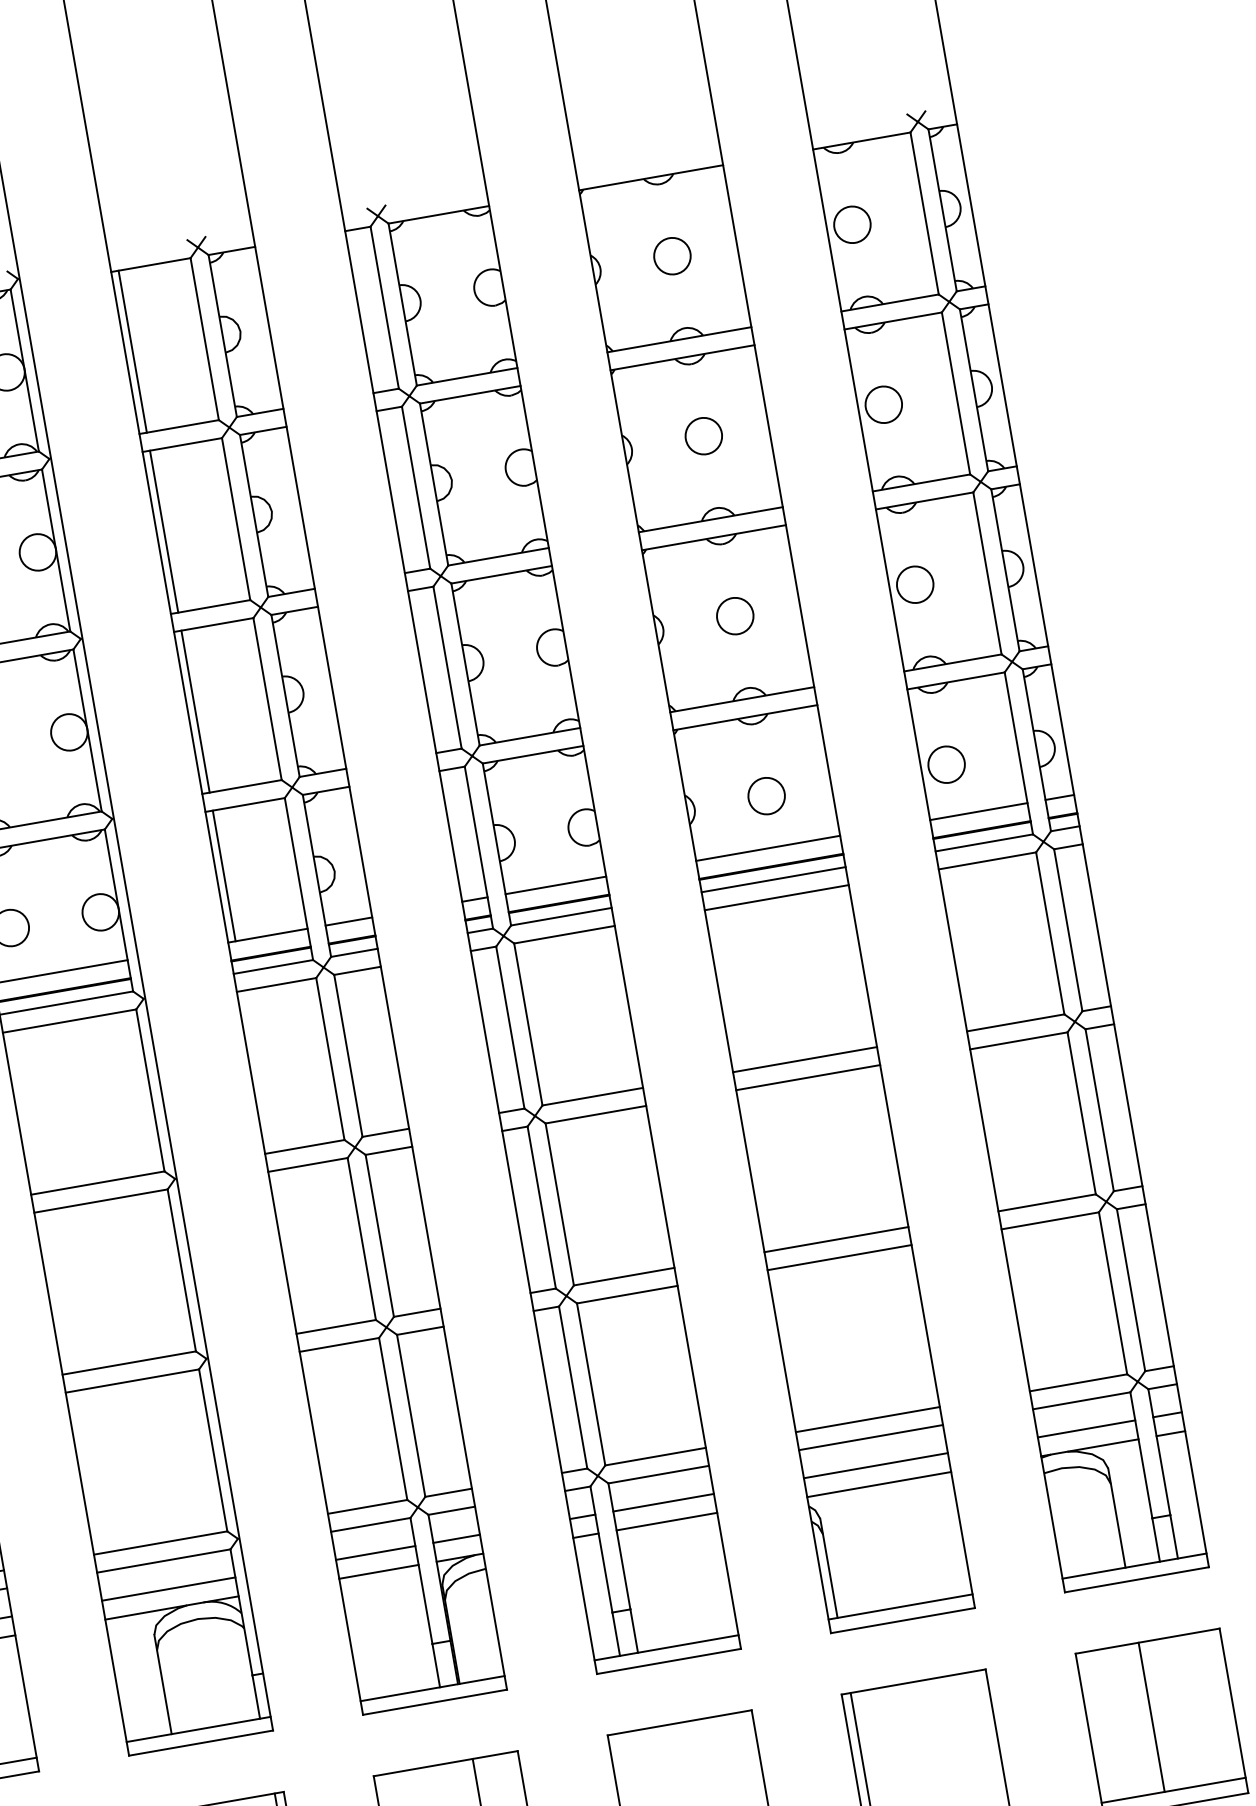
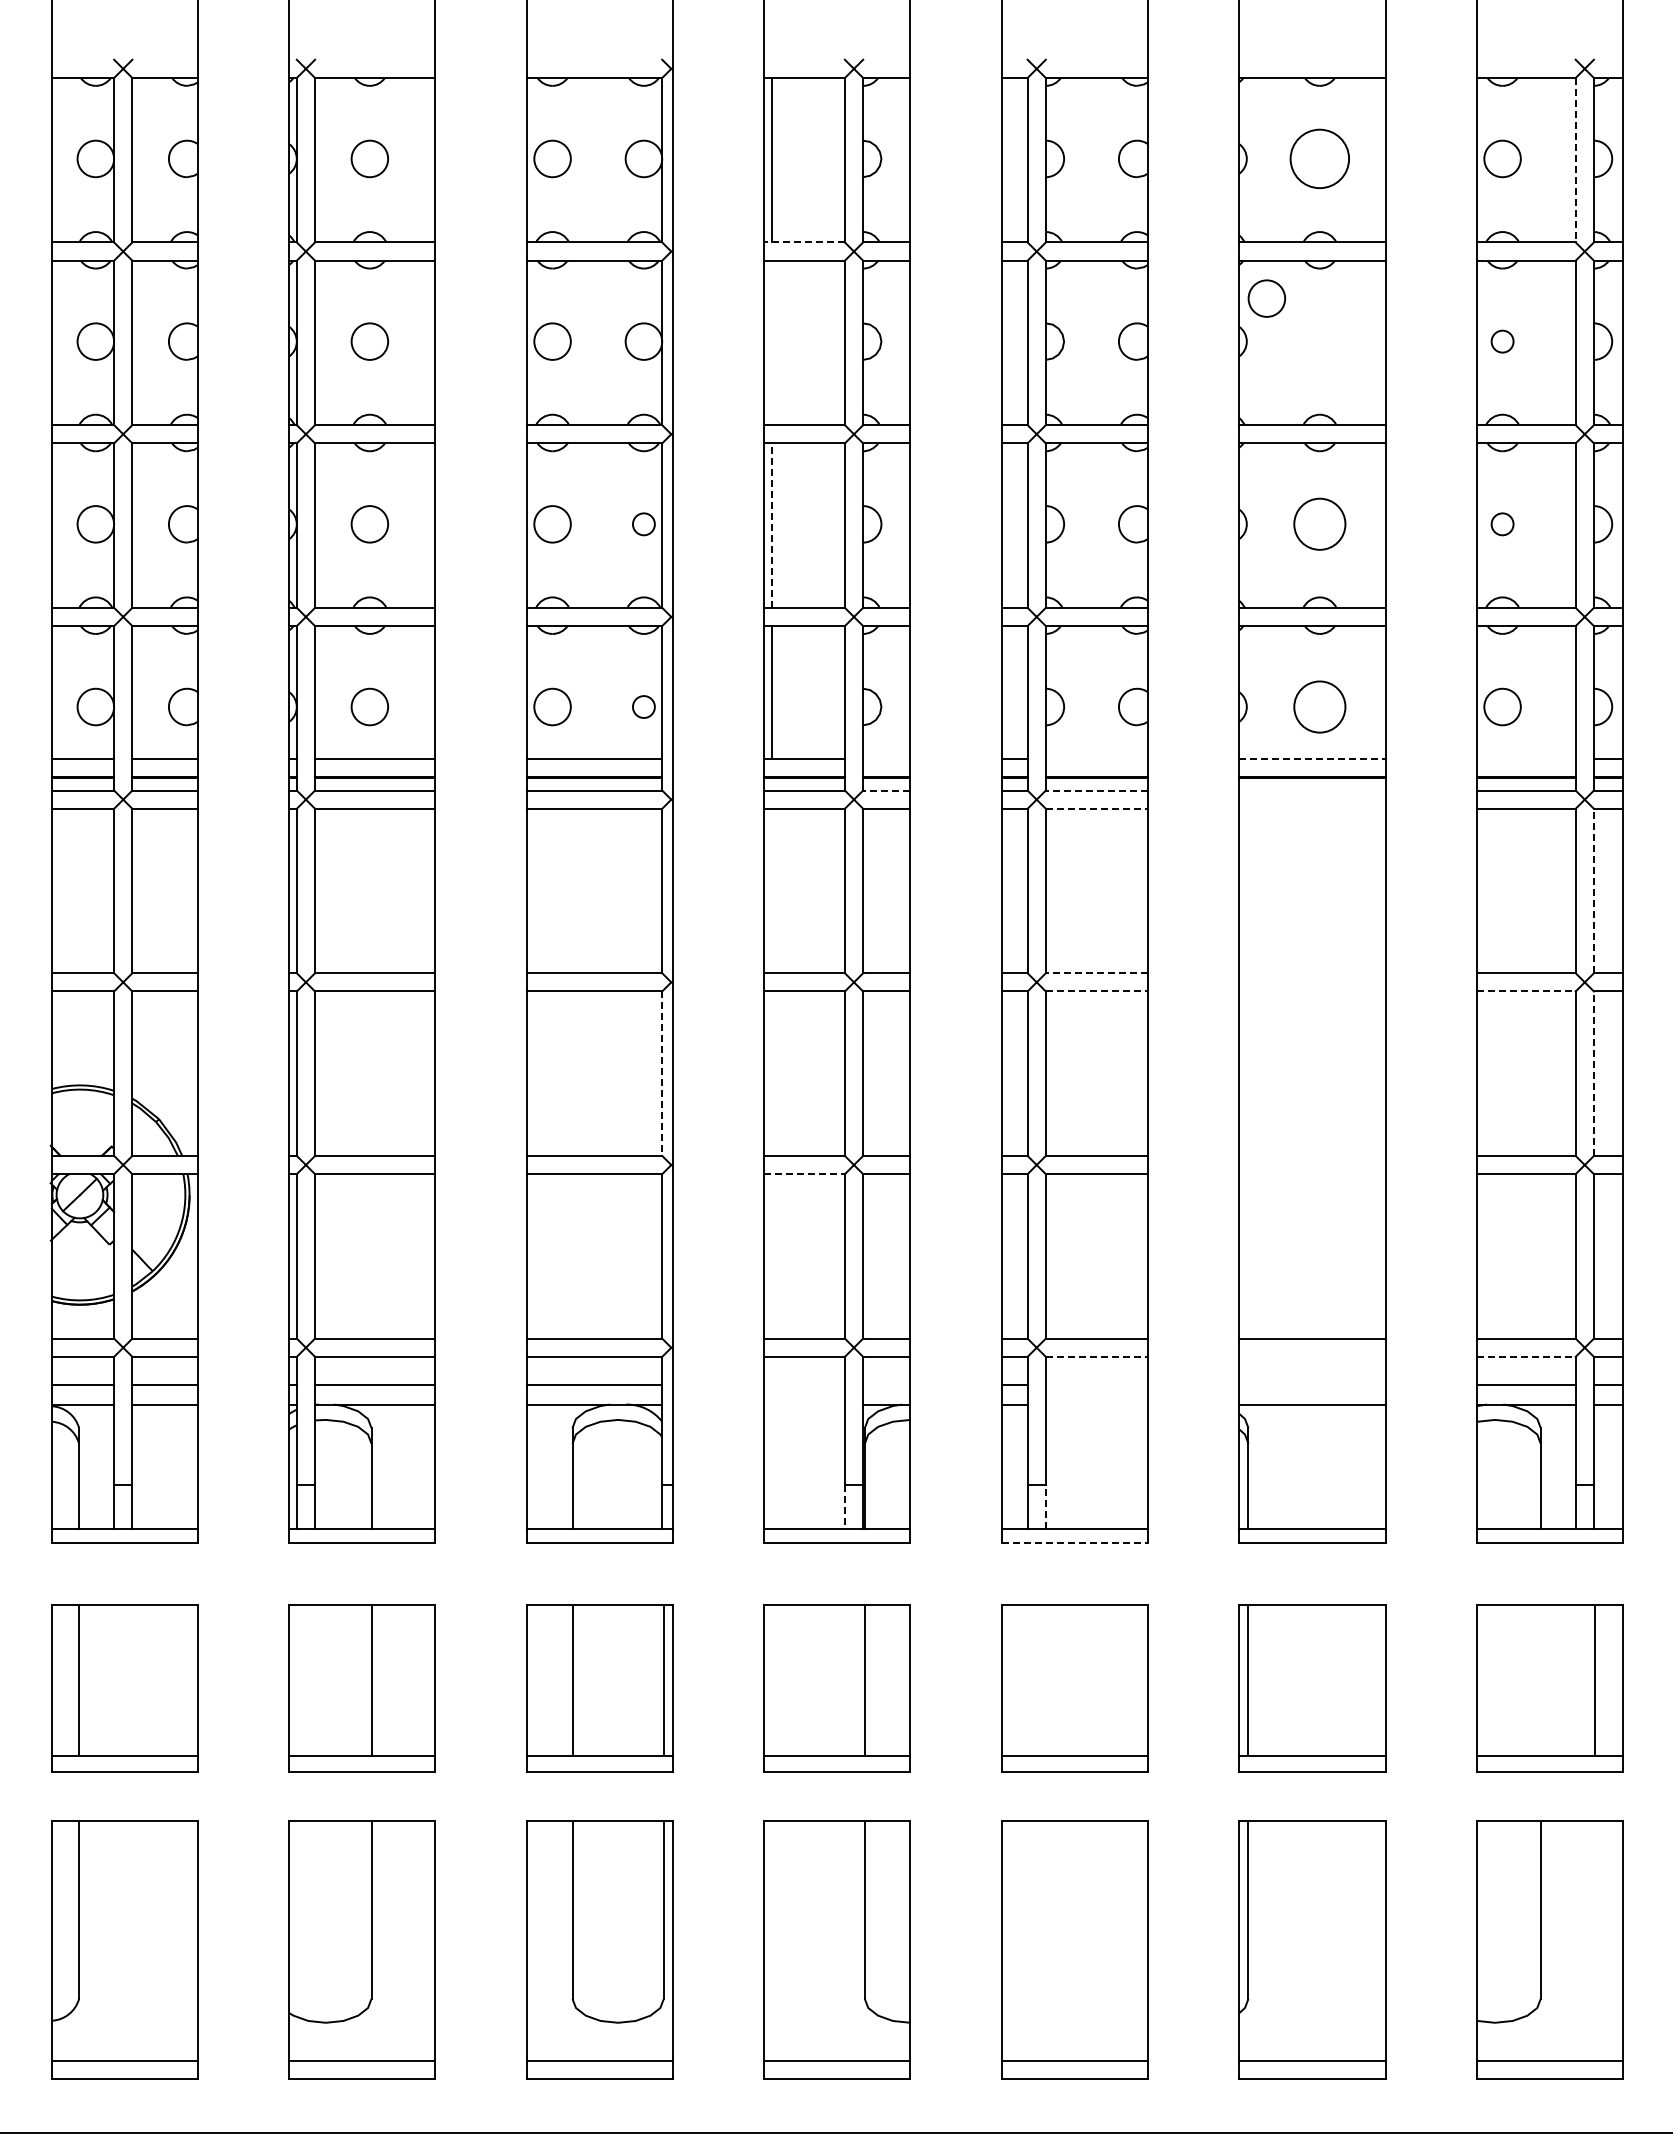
line: (924, 213) -> (1575, 160), solid -> dashed
circle: (671, 255) -> (1319, 158), size x1.6
circle: (883, 404) -> (1502, 341), size x0.6
line: (179, 427) -> (804, 242), solid -> dashed
circle: (703, 436) -> (1266, 298), moved
line: (163, 531) -> (771, 342), removed
circle: (915, 584) -> (1502, 524), size x0.6
circle: (734, 616) -> (1319, 524), size x1.4
line: (195, 711) -> (771, 525), solid -> dashed
circle: (68, 732) -> (643, 524), size x0.6
circle: (766, 795) -> (1319, 706), size x1.4
line: (978, 811) -> (1525, 758), removed
line: (768, 848) -> (1312, 758), solid -> dashed
line: (773, 879) -> (1312, 790), removed
line: (555, 885) -> (1096, 758), removed
line: (776, 897) -> (1312, 808), removed
circle: (100, 911) -> (643, 706), size x0.6
line: (560, 916) -> (1096, 790), solid -> dashed
line: (348, 921) -> (886, 758), removed
line: (1067, 929) -> (1593, 890), solid -> dashed
line: (565, 934) -> (1097, 808), solid -> dashed
line: (354, 952) -> (886, 790), solid -> dashed
line: (1019, 1040) -> (1526, 991), solid -> dashed
line: (805, 1059) -> (1312, 973), removed
line: (808, 1077) -> (1312, 991), removed
line: (592, 1097) -> (1096, 973), solid -> dashed
line: (1099, 1110) -> (1593, 1073), solid -> dashed
line: (596, 1114) -> (1097, 991), solid -> dashed
line: (836, 1239) -> (1312, 1155), removed
line: (839, 1257) -> (1312, 1174), removed
line: (182, 1271) -> (662, 1074), solid -> dashed
line: (340, 1345) -> (805, 1174), solid -> dashed
line: (1081, 1400) -> (1526, 1356), solid -> dashed
line: (871, 1437) -> (1312, 1356), removed
line: (876, 1465) -> (1312, 1385), removed
line: (659, 1474) -> (1097, 1356), solid -> dashed
line: (663, 1502) -> (1096, 1385), removed
line: (666, 1521) -> (1096, 1404), removed
line: (456, 1539) -> (886, 1385), removed
line: (375, 1553) -> (804, 1385), removed
line: (378, 1571) -> (804, 1404), removed
line: (633, 1630) -> (1045, 1506), solid -> dashed
line: (669, 1661) -> (1075, 1542), solid -> dashed
line: (435, 1666) -> (844, 1507), solid -> dashed
line: (1151, 1717) -> (1594, 1680), moved

